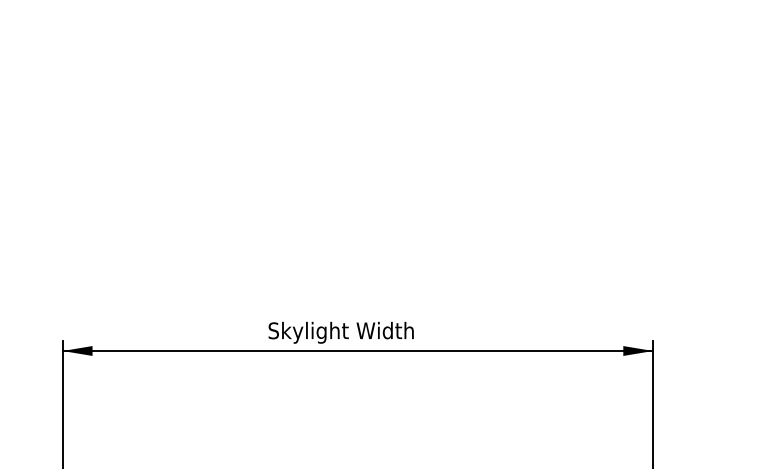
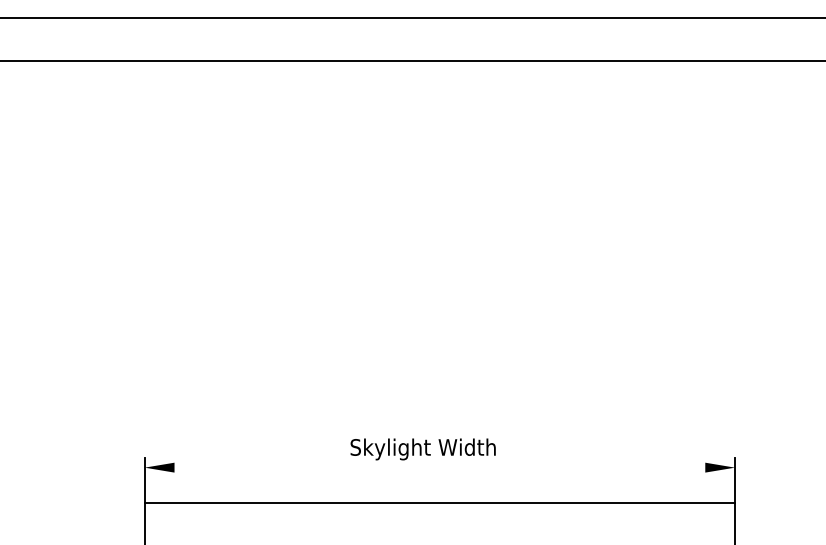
line: (357, 350) -> (439, 502), moved

